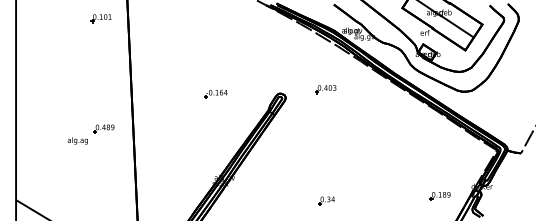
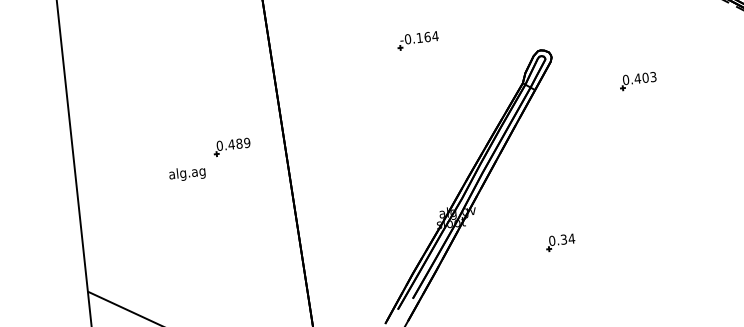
part: (325, 89) -> (637, 81), moved
part: (215, 93) -> (416, 39), moved
part: (326, 200) -> (560, 241), moved

